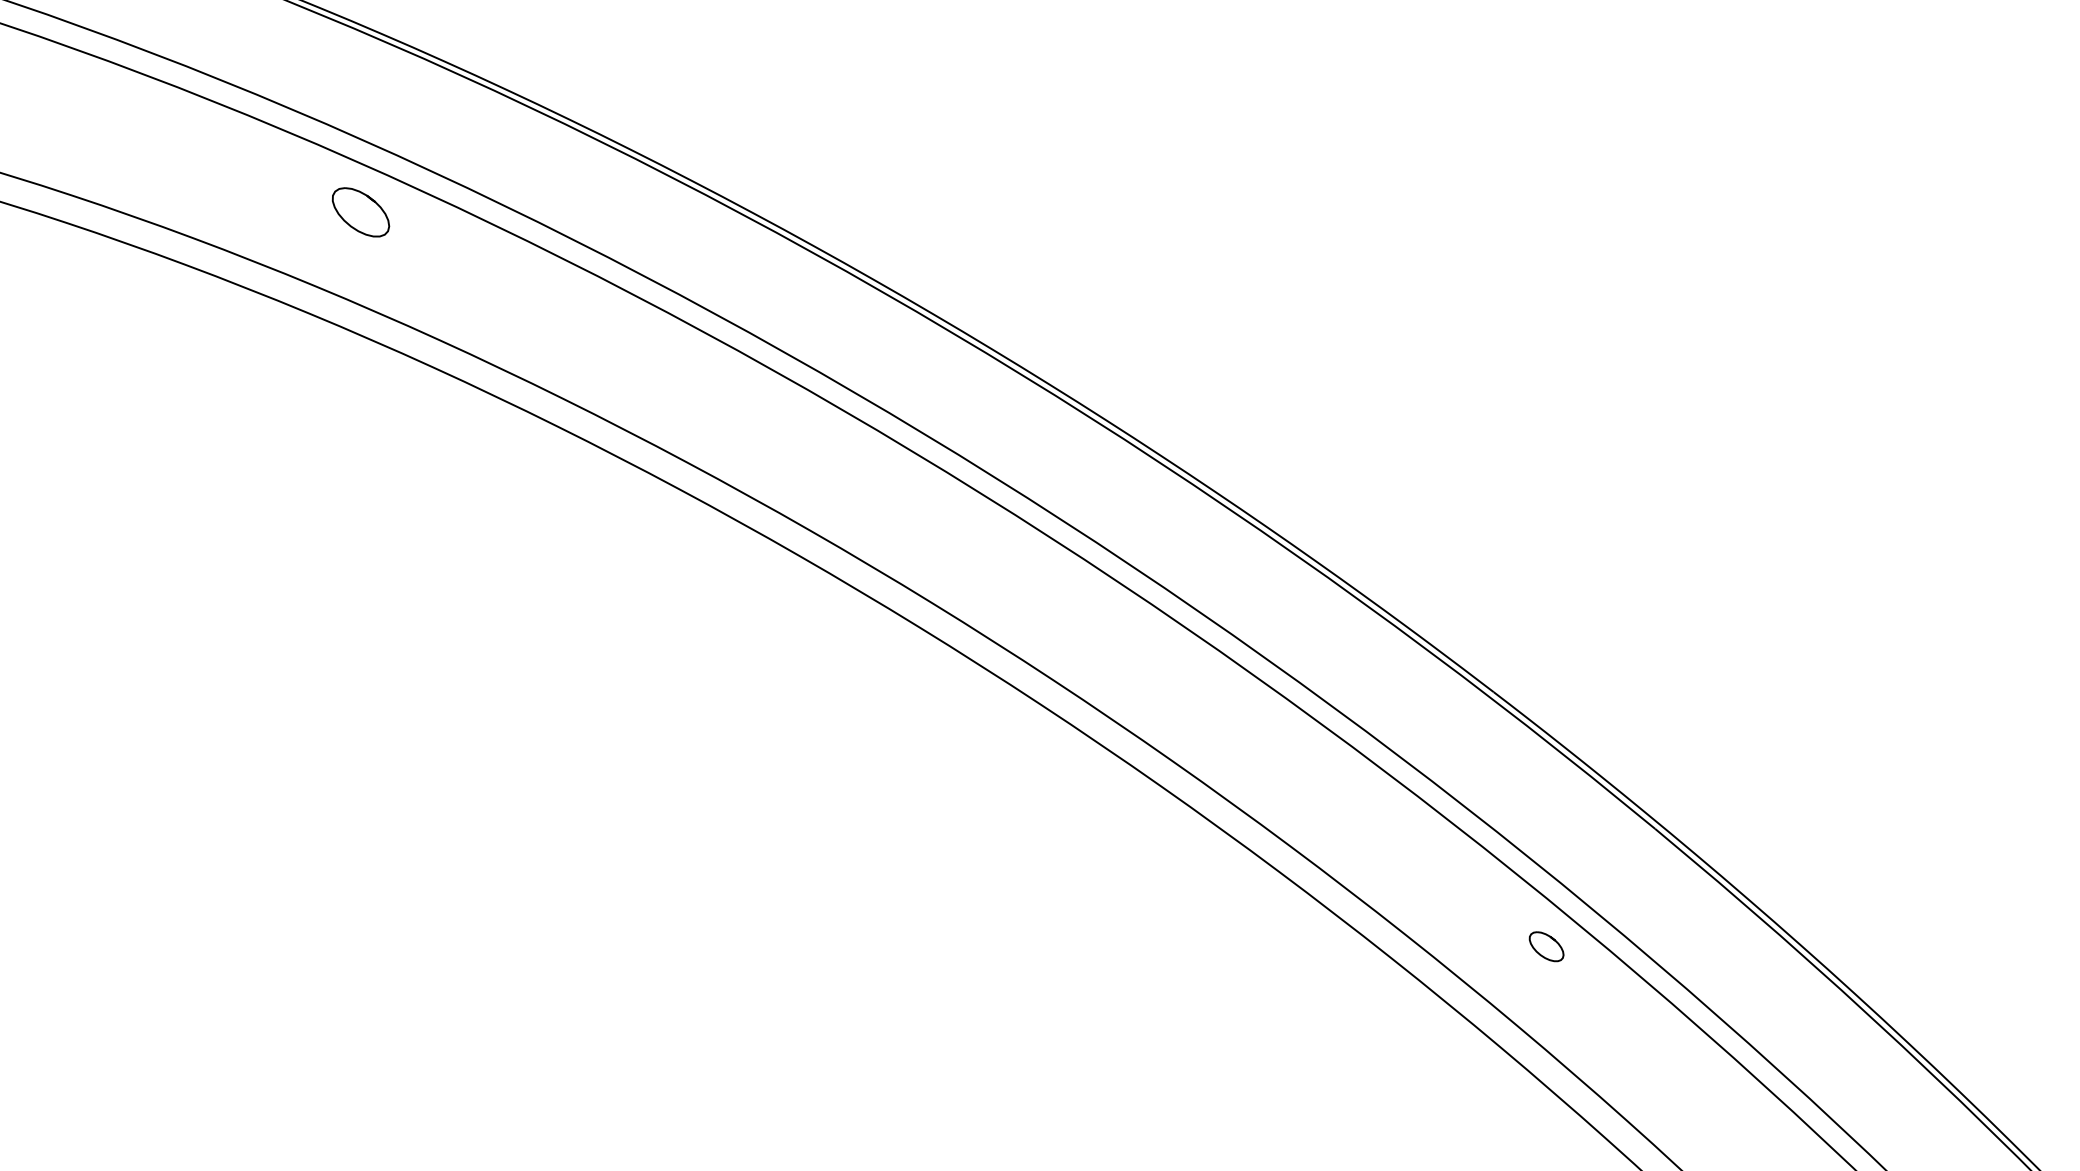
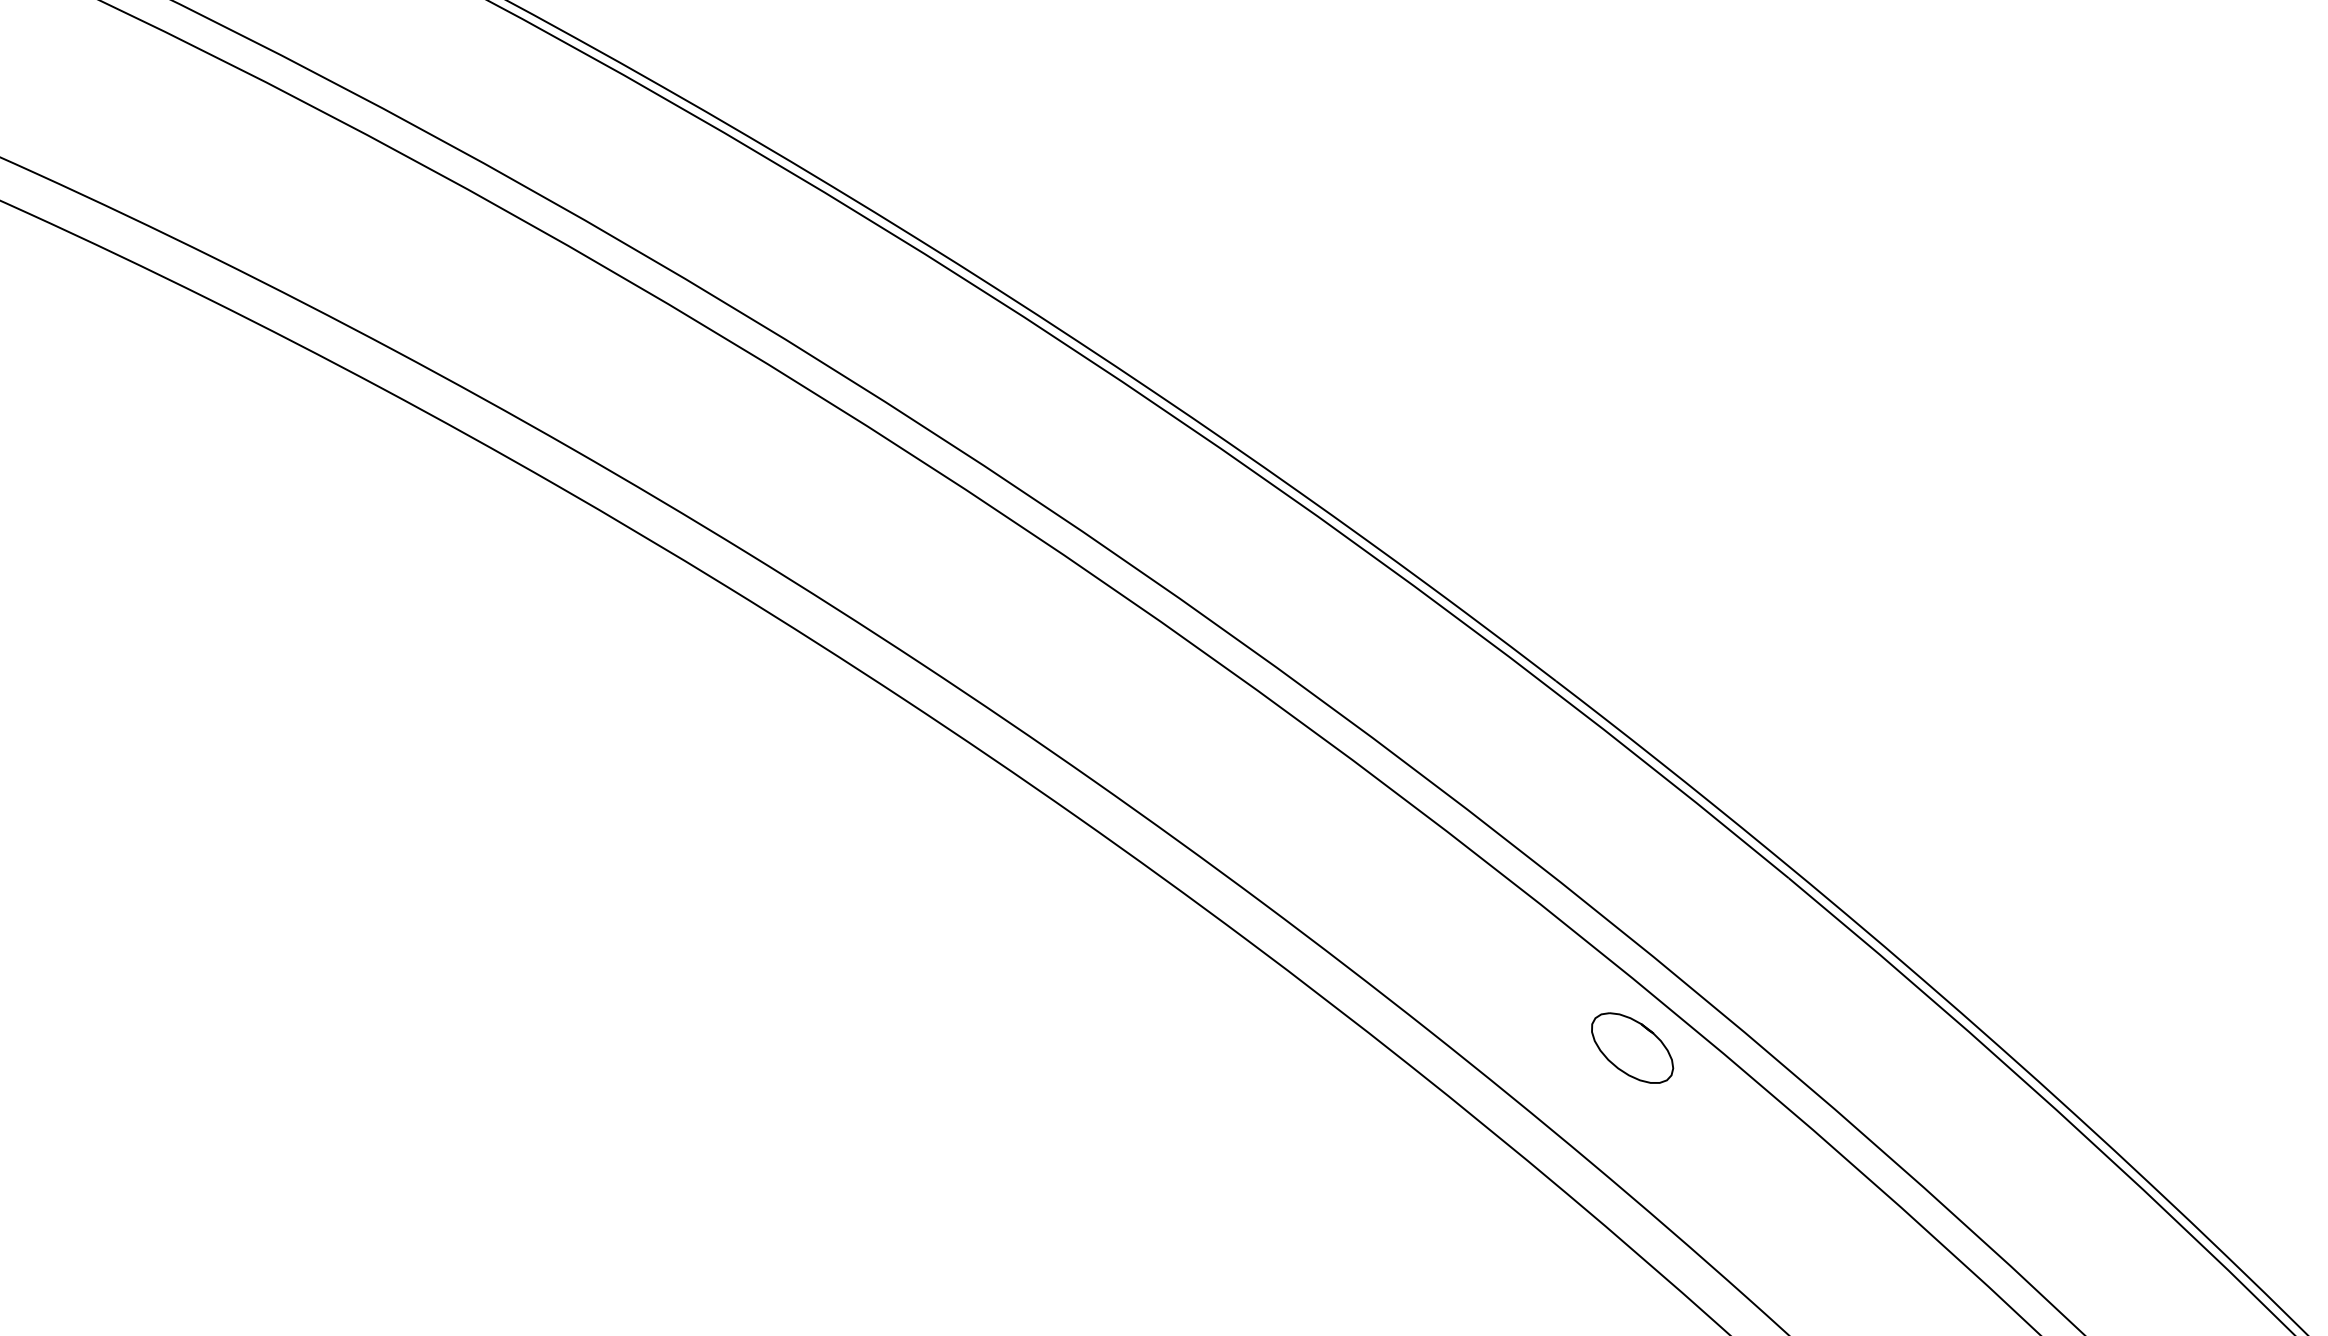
part: (1546, 946) -> (1632, 1047), size x1.67

